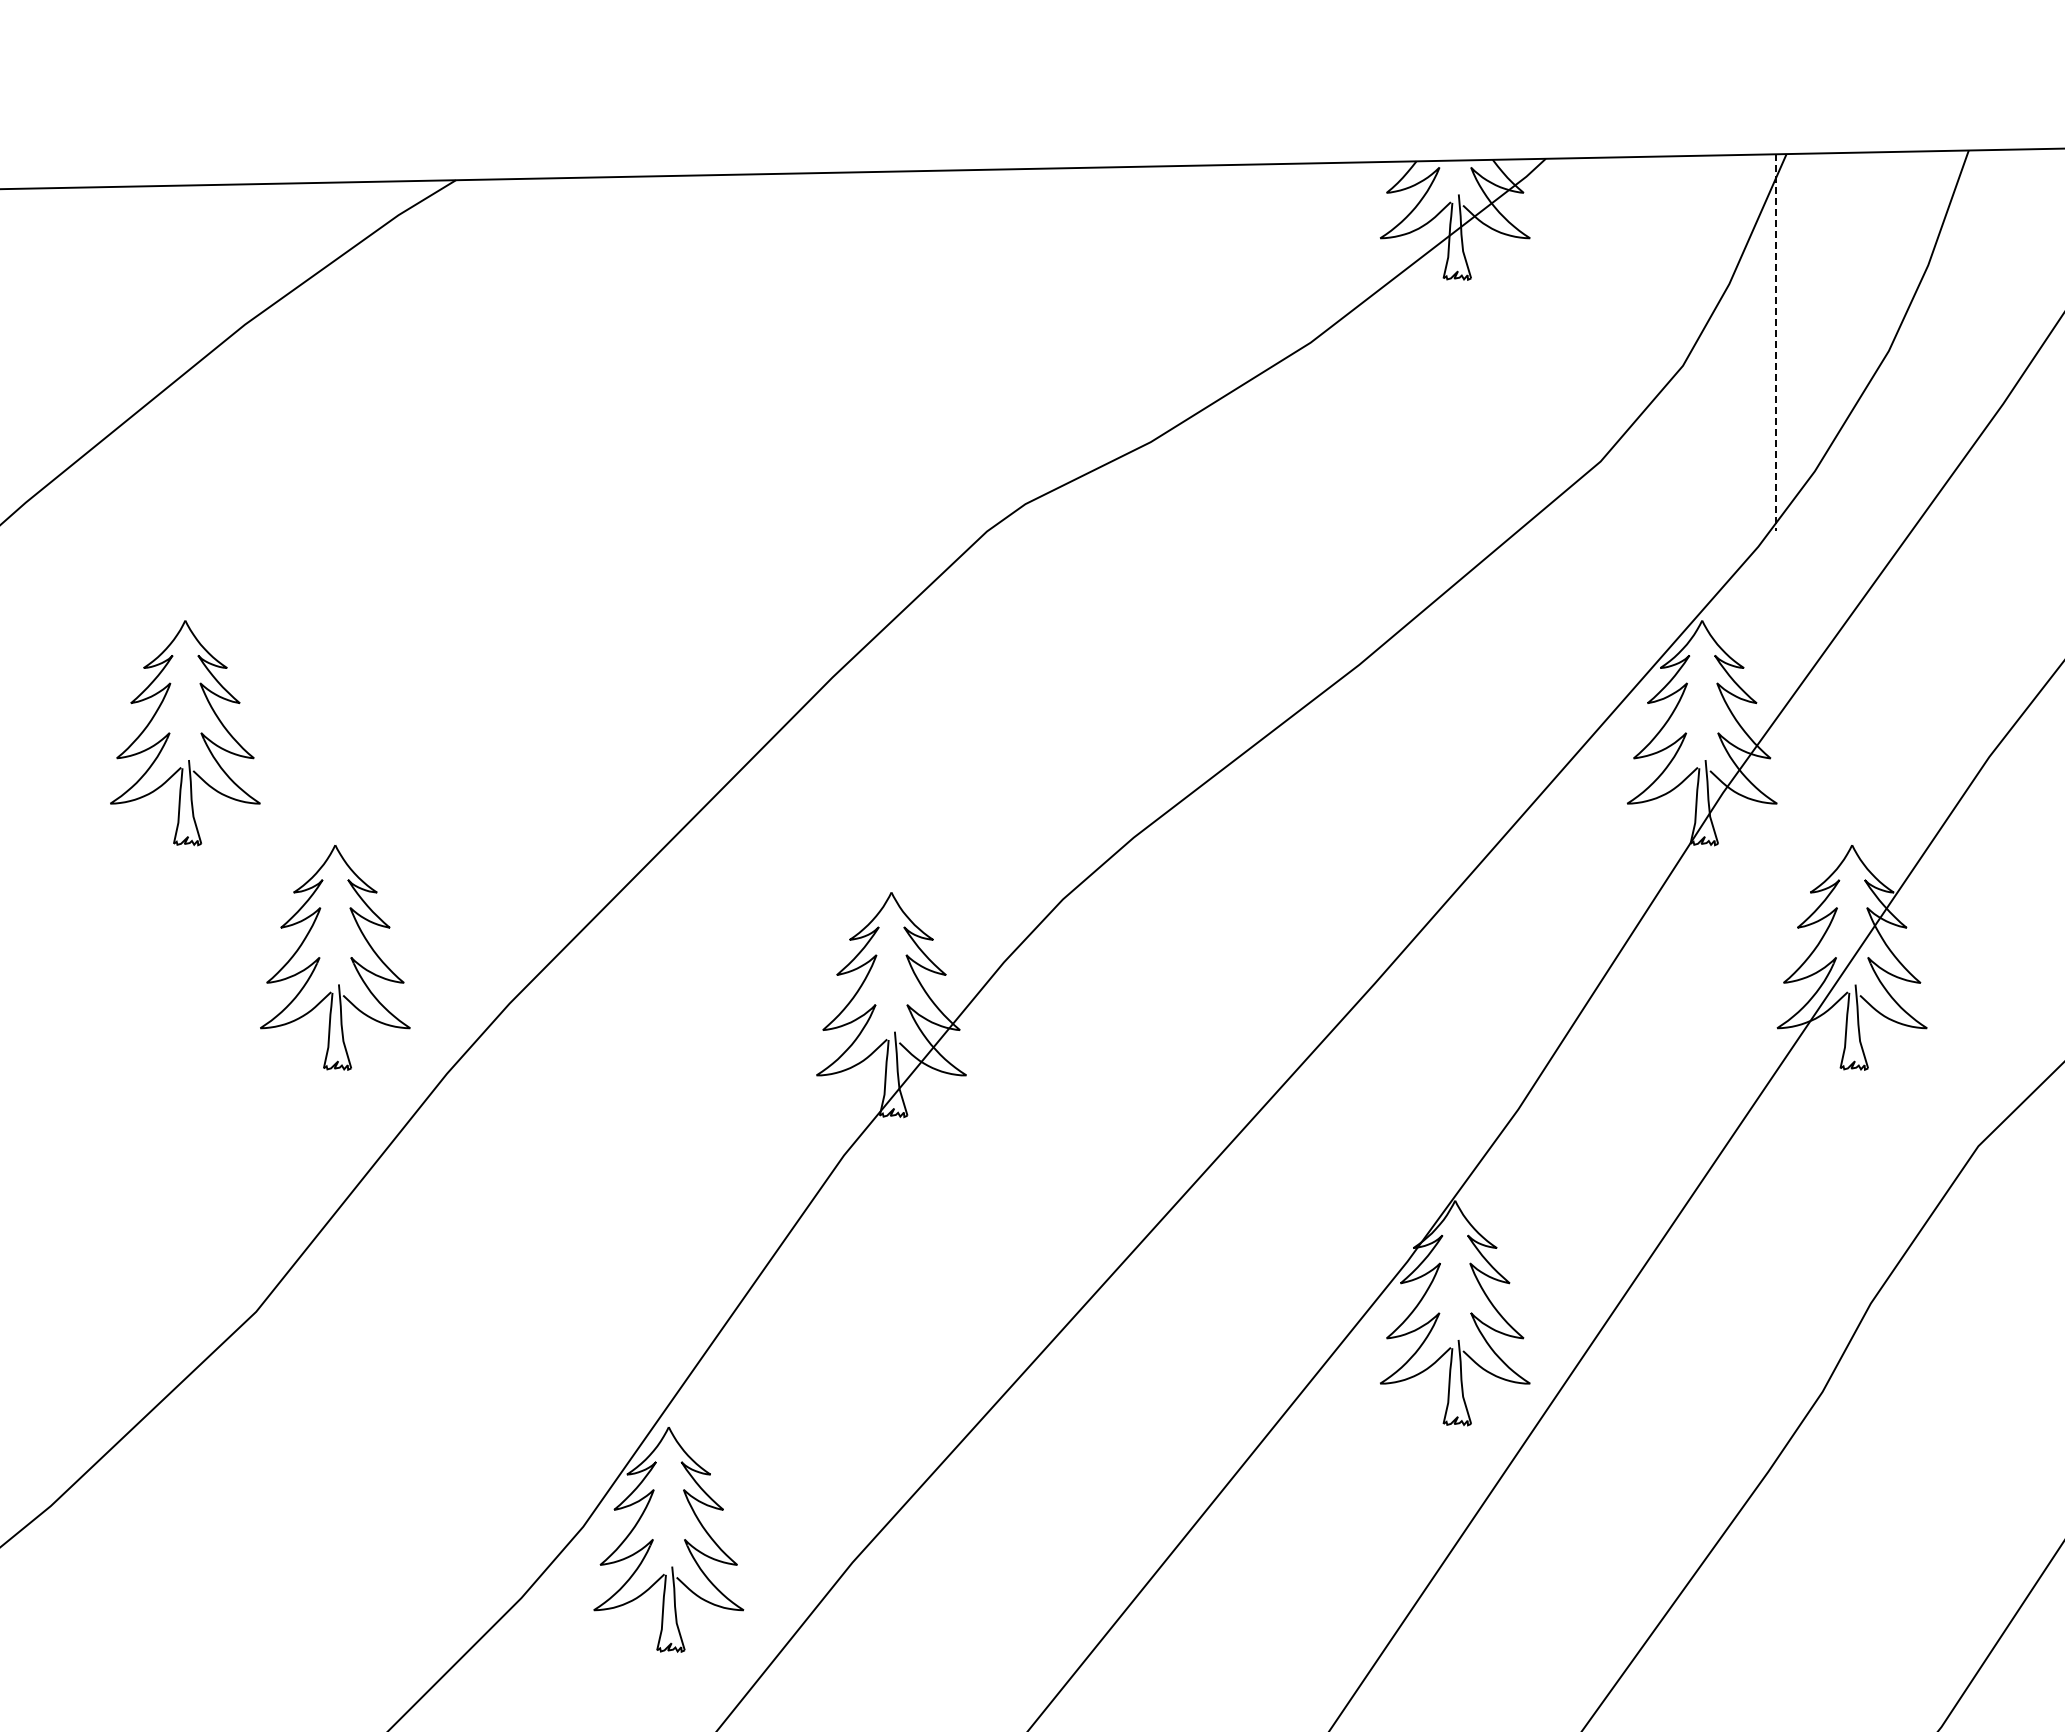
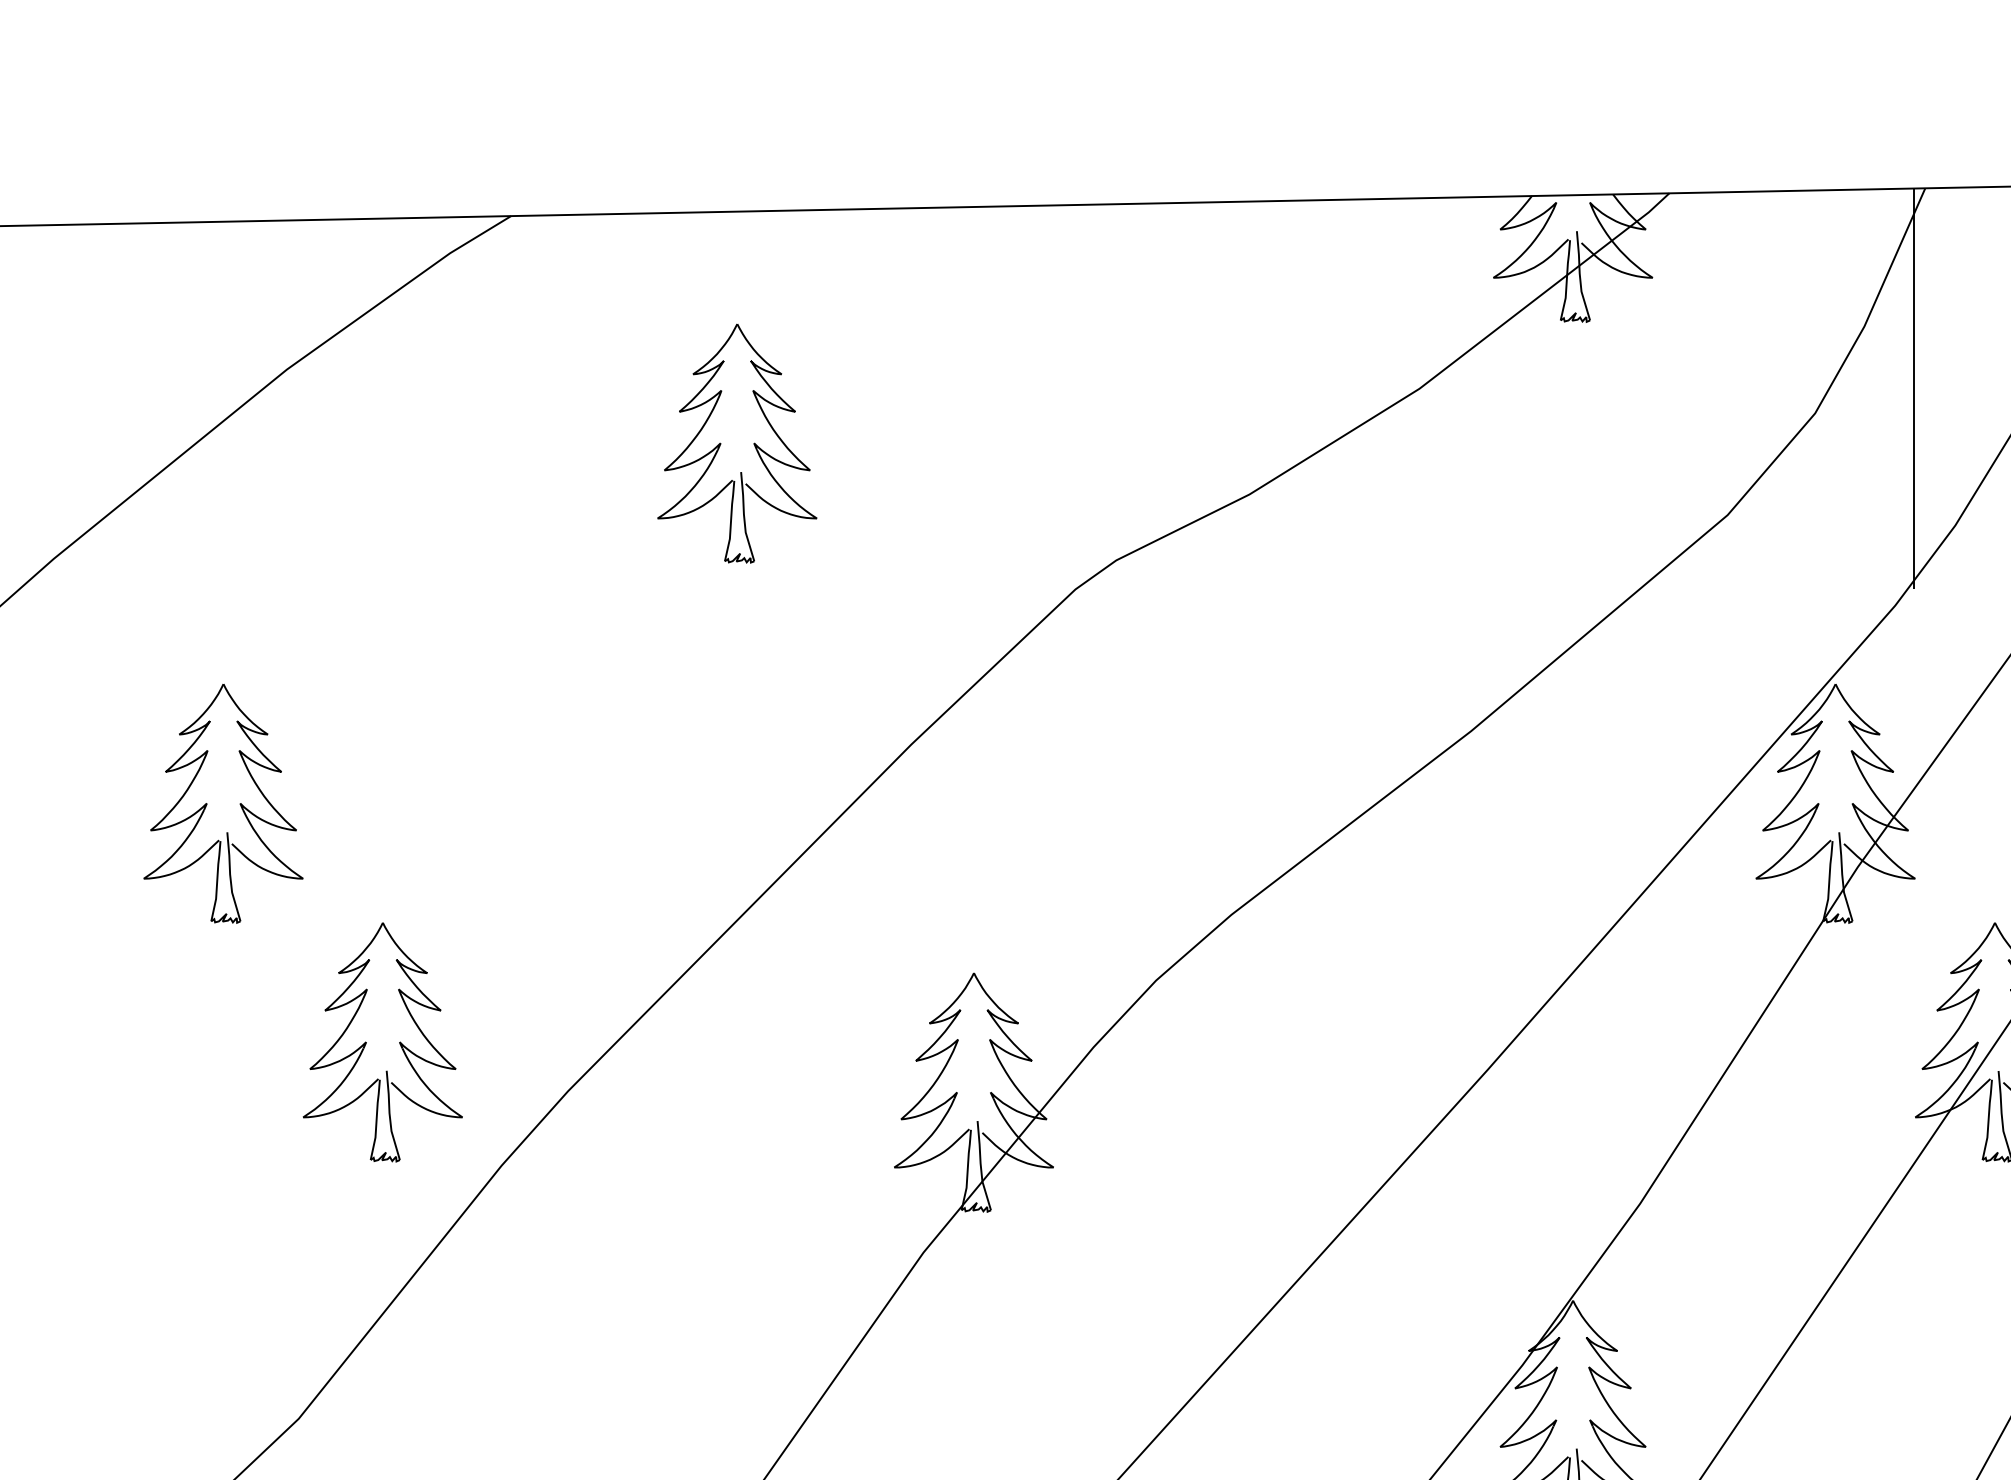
line: (1775, 343) -> (1913, 389), dashed -> solid
part: (653, 394) -> (721, 443), added

